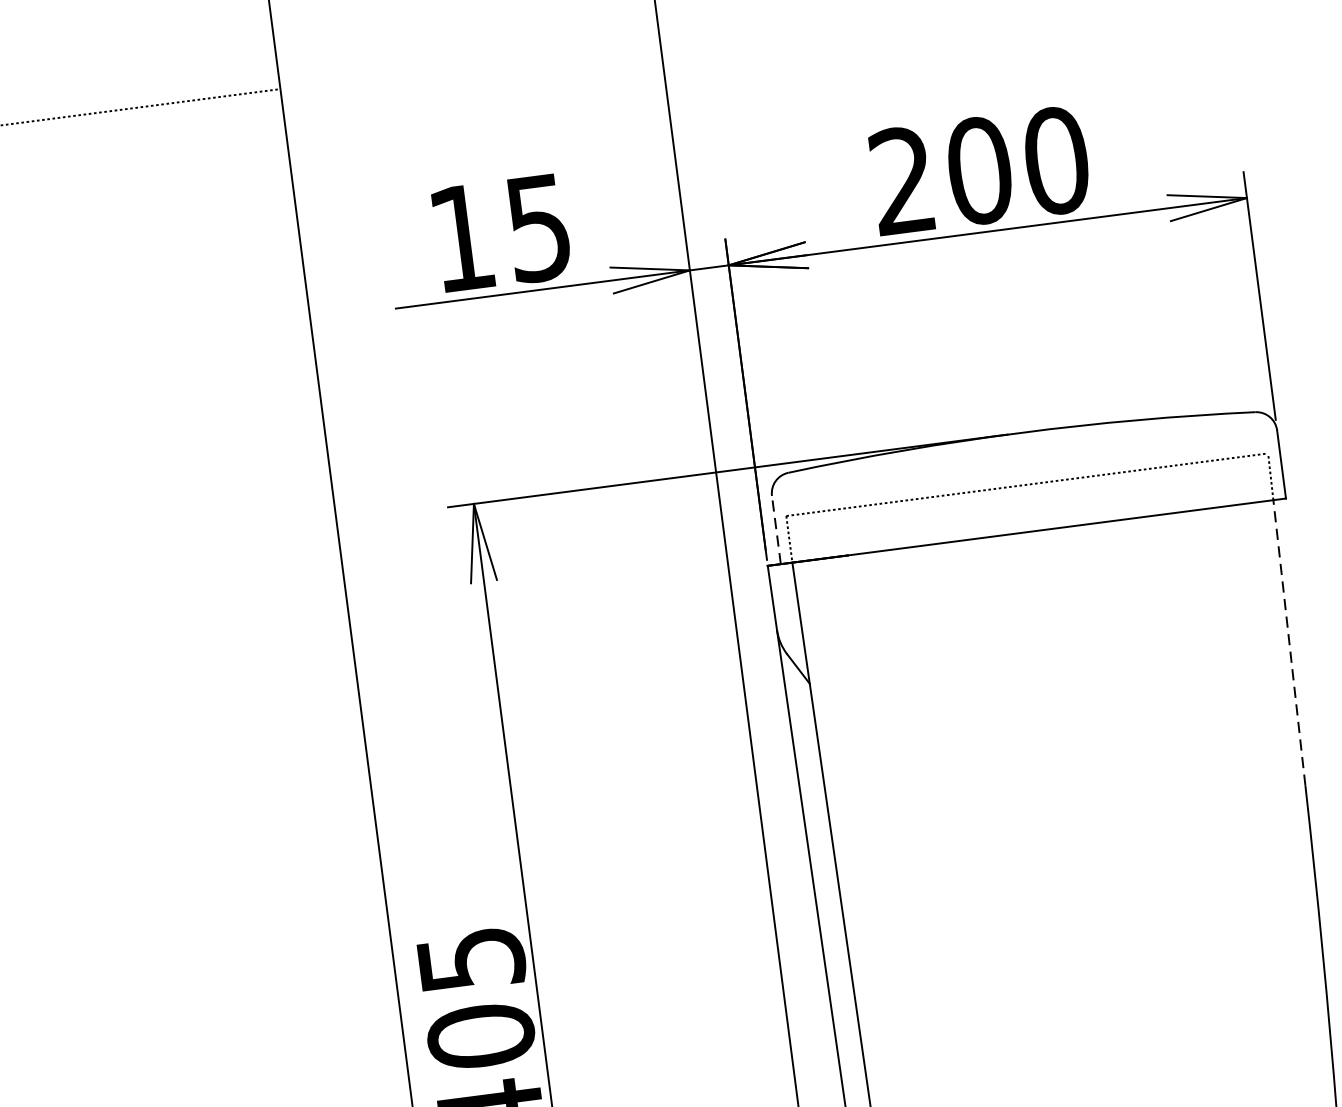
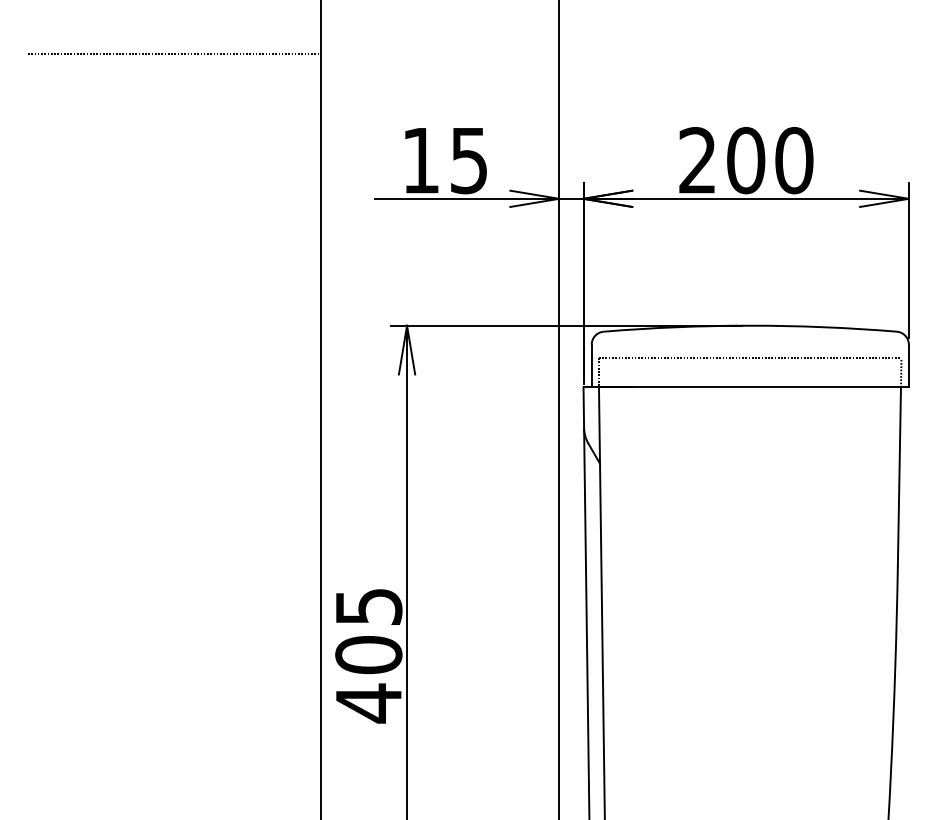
line: (775, 529) -> (591, 365), dashed -> solid
line: (1289, 642) -> (899, 476), dashed -> solid

